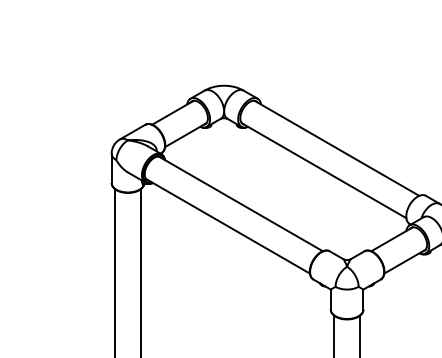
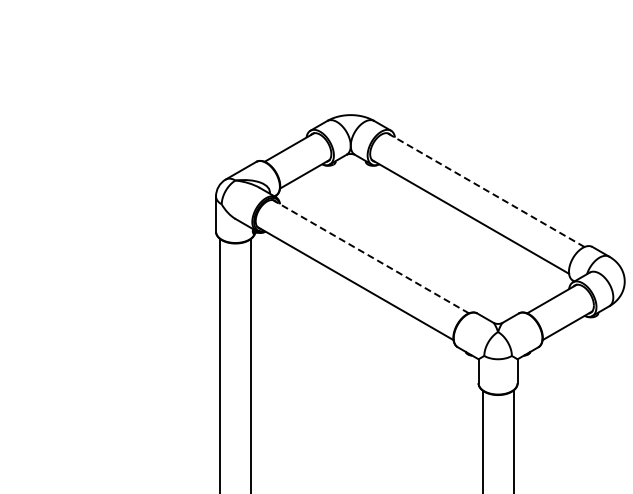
line: (336, 148) -> (485, 190), solid -> dashed
line: (240, 203) -> (370, 256), solid -> dashed

